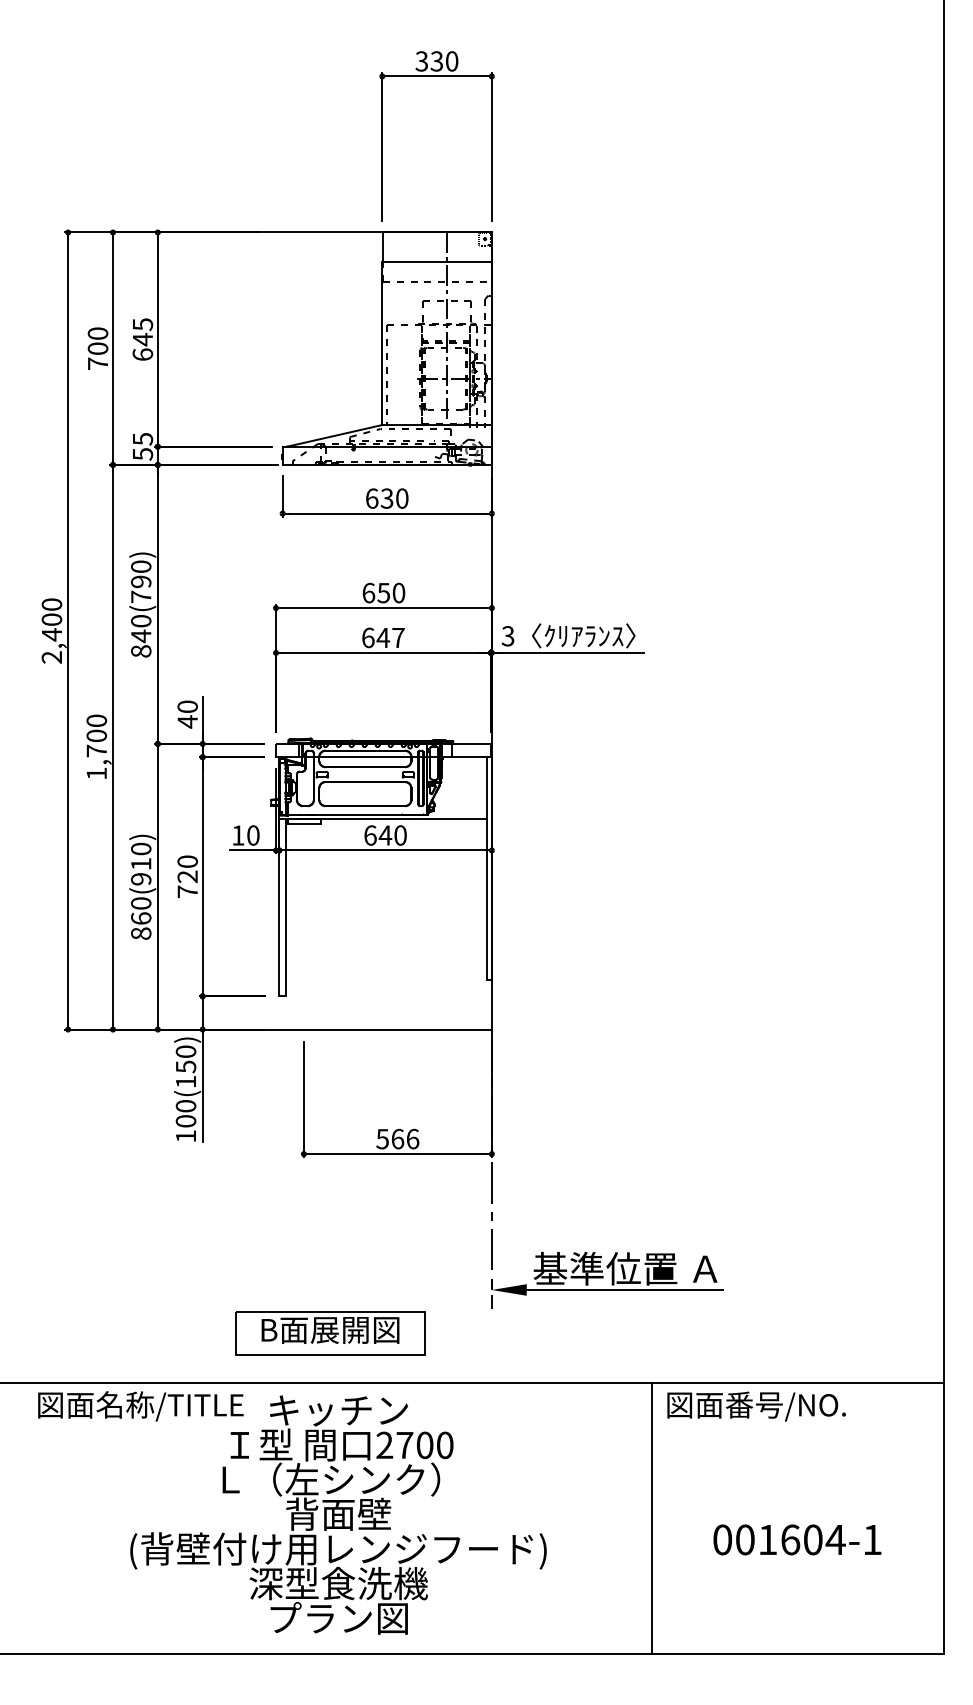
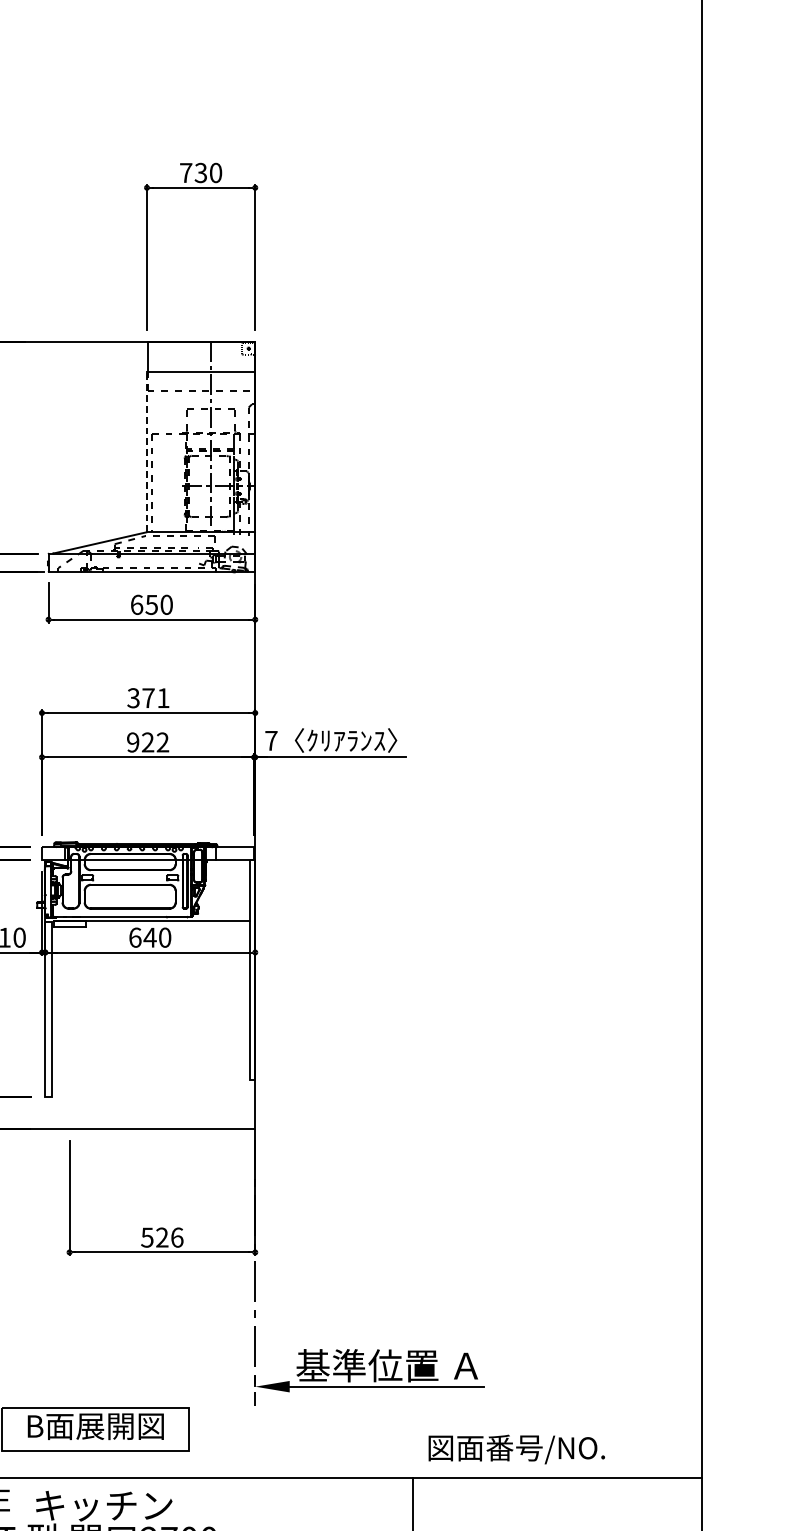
text: (421, 61) -> (185, 173), 330 -> 730
line: (382, 343) -> (147, 451), solid -> dashed
text: (387, 498) -> (152, 604), 630 -> 650
text: (383, 592) -> (148, 697), 650 -> 371
text: (507, 636) -> (270, 741), 3 -> 7
text: (383, 637) -> (148, 742), 647 -> 922
text: (397, 1138) -> (162, 1237), 566 -> 526
text: (756, 1406) -> (516, 1449), moved

